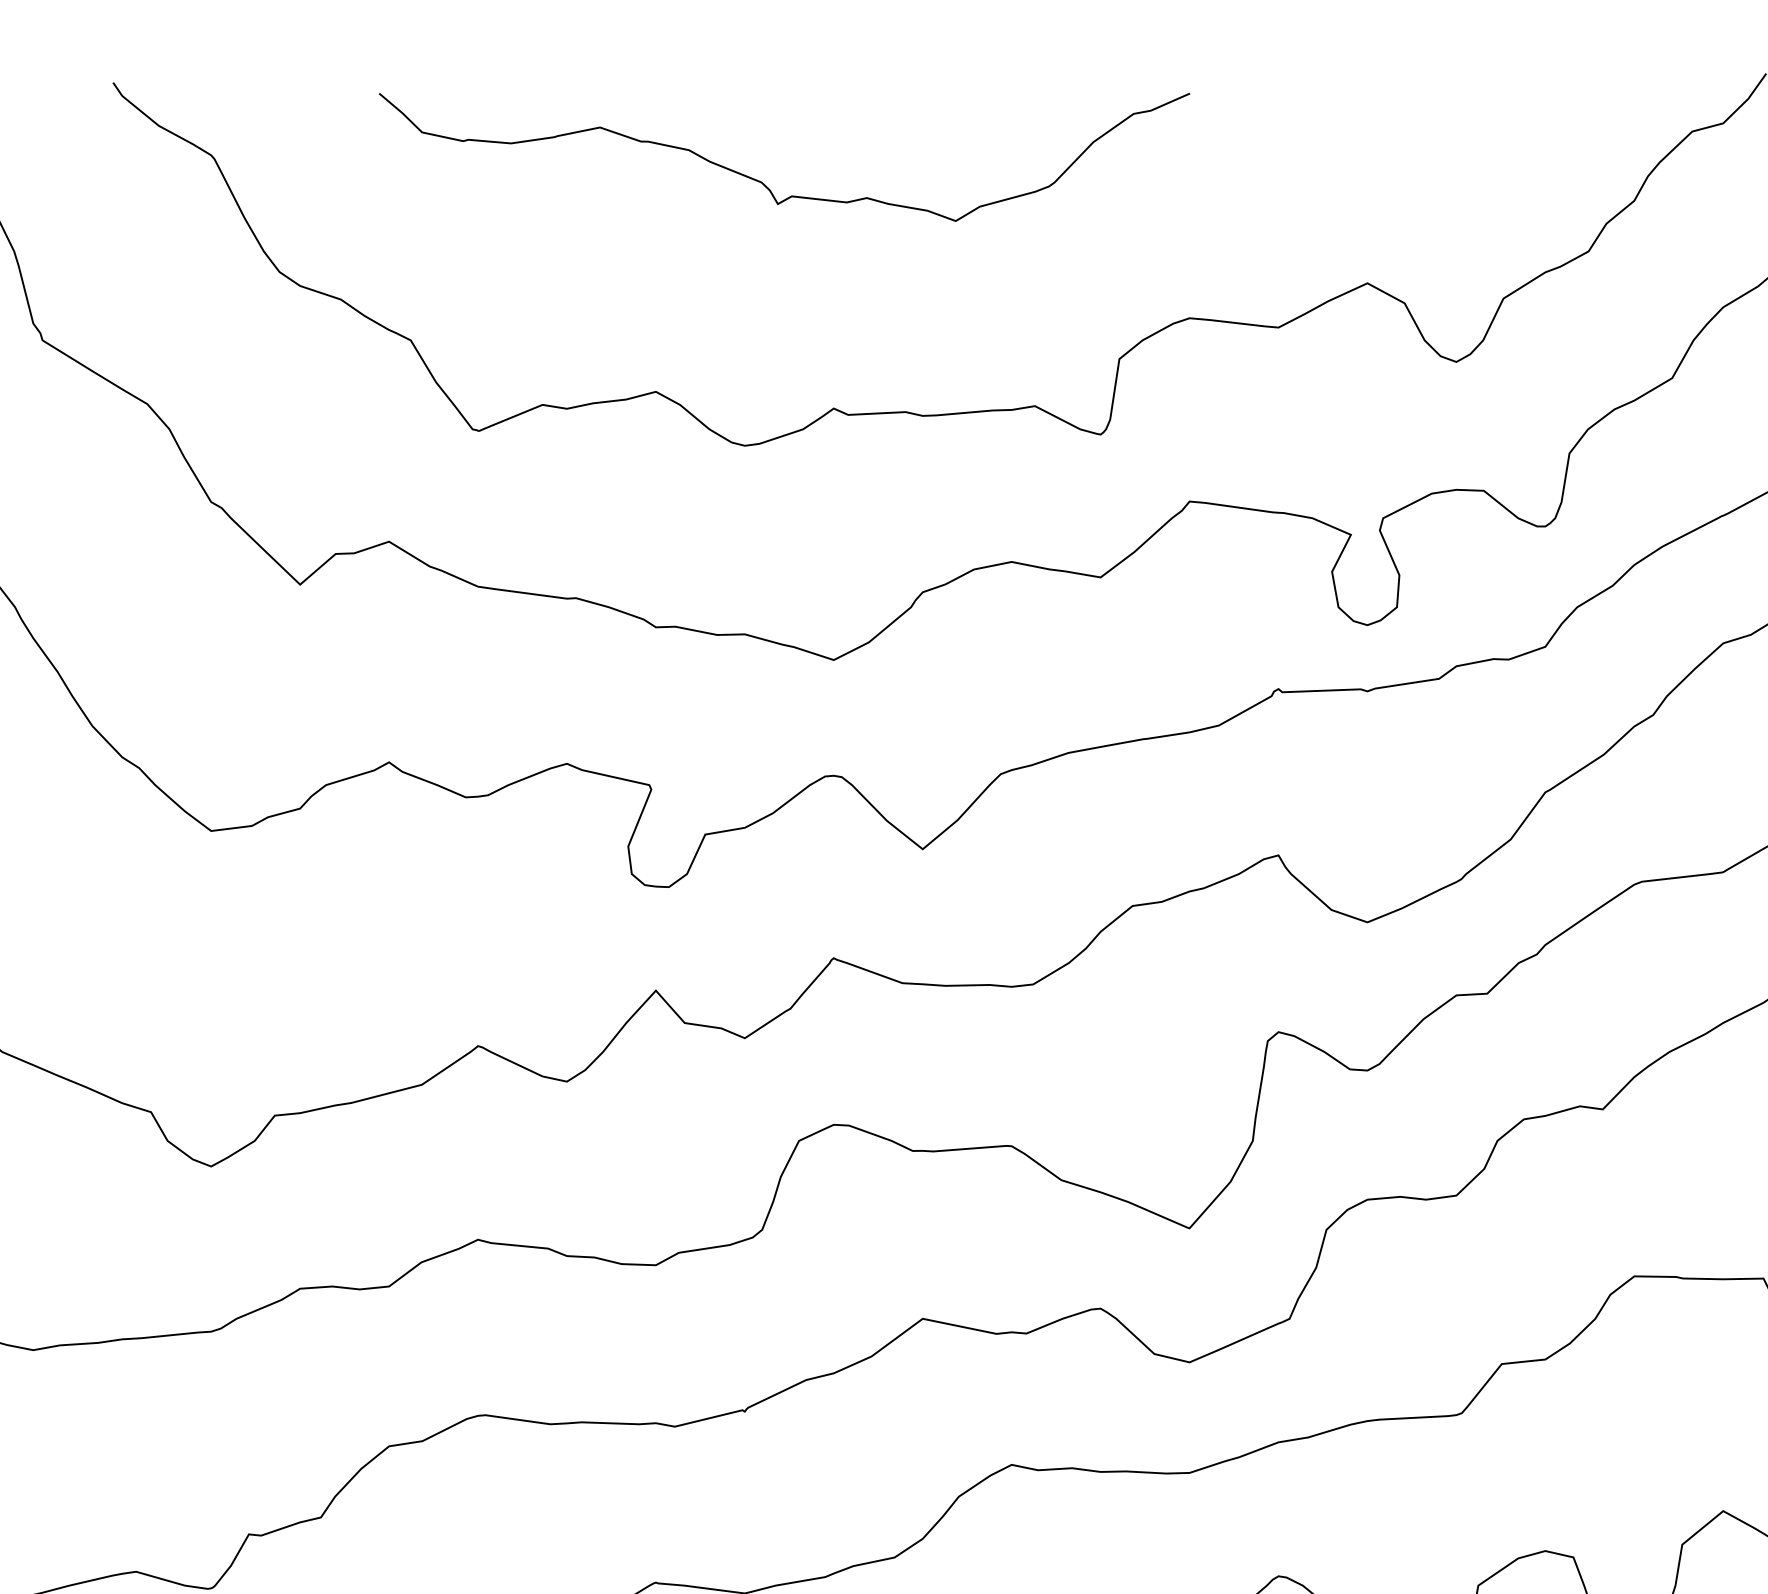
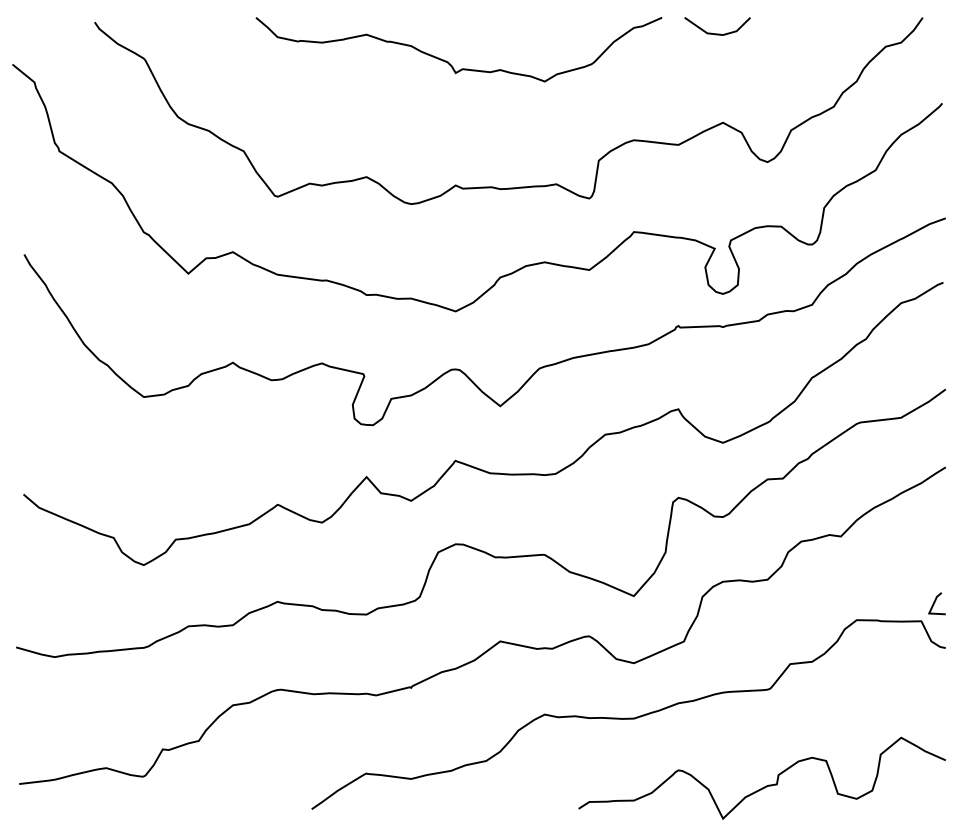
line: (1356, 105) -> (717, 33), added
curve: (763, 181) -> (448, 61), moved

